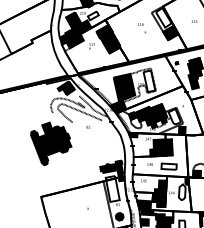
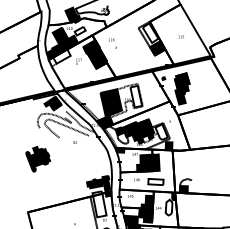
text: (141, 28) -> (112, 43), moved
fill: (74, 41) -> (61, 56), removed
part: (50, 144) -> (37, 159), size x0.6

